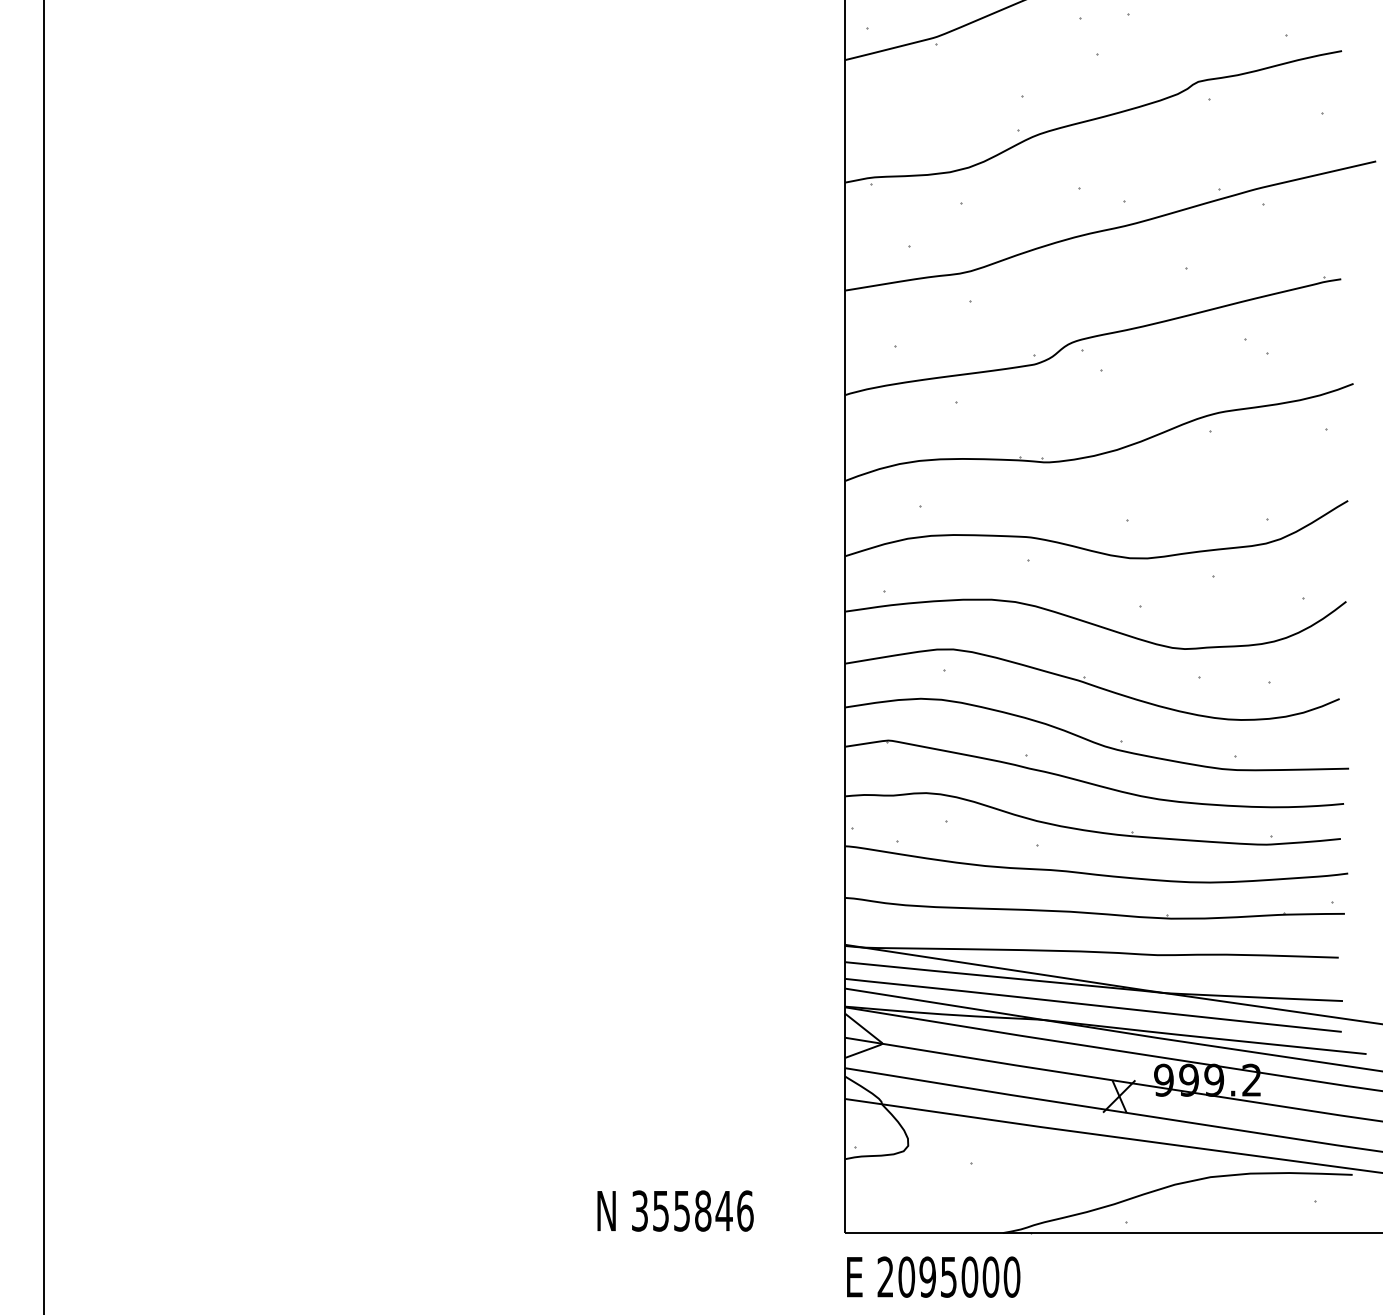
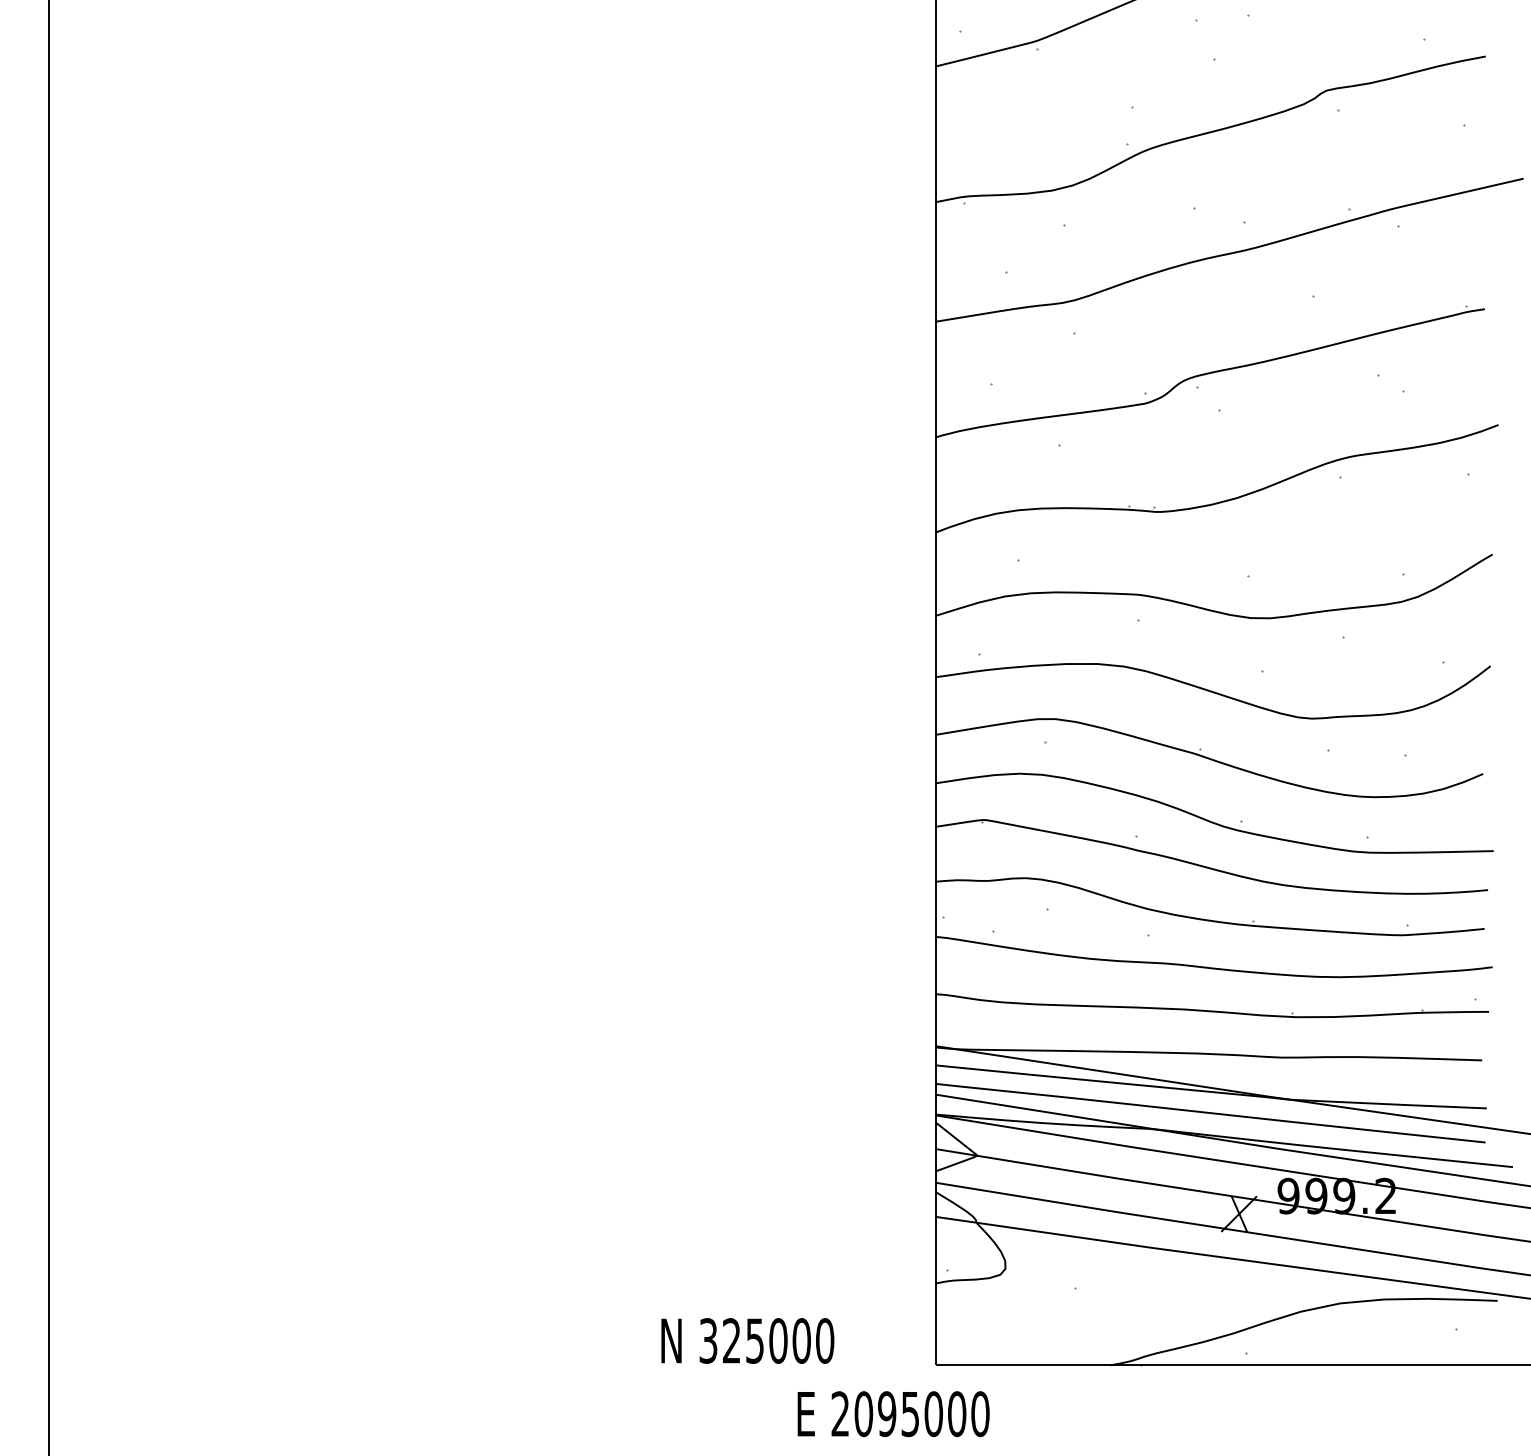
text: (703, 1210) -> (778, 1340), 355846 -> 325000
text: (933, 1277) -> (893, 1414), moved

